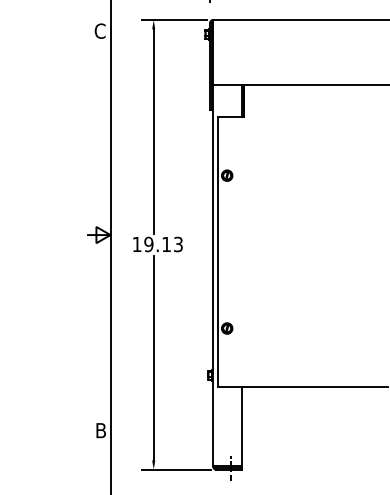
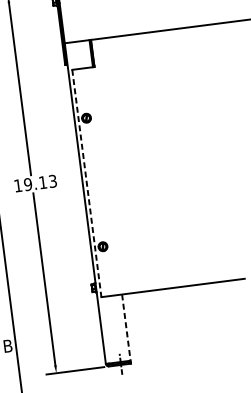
line: (217, 252) -> (86, 183), solid -> dashed
line: (242, 427) -> (126, 328), solid -> dashed

